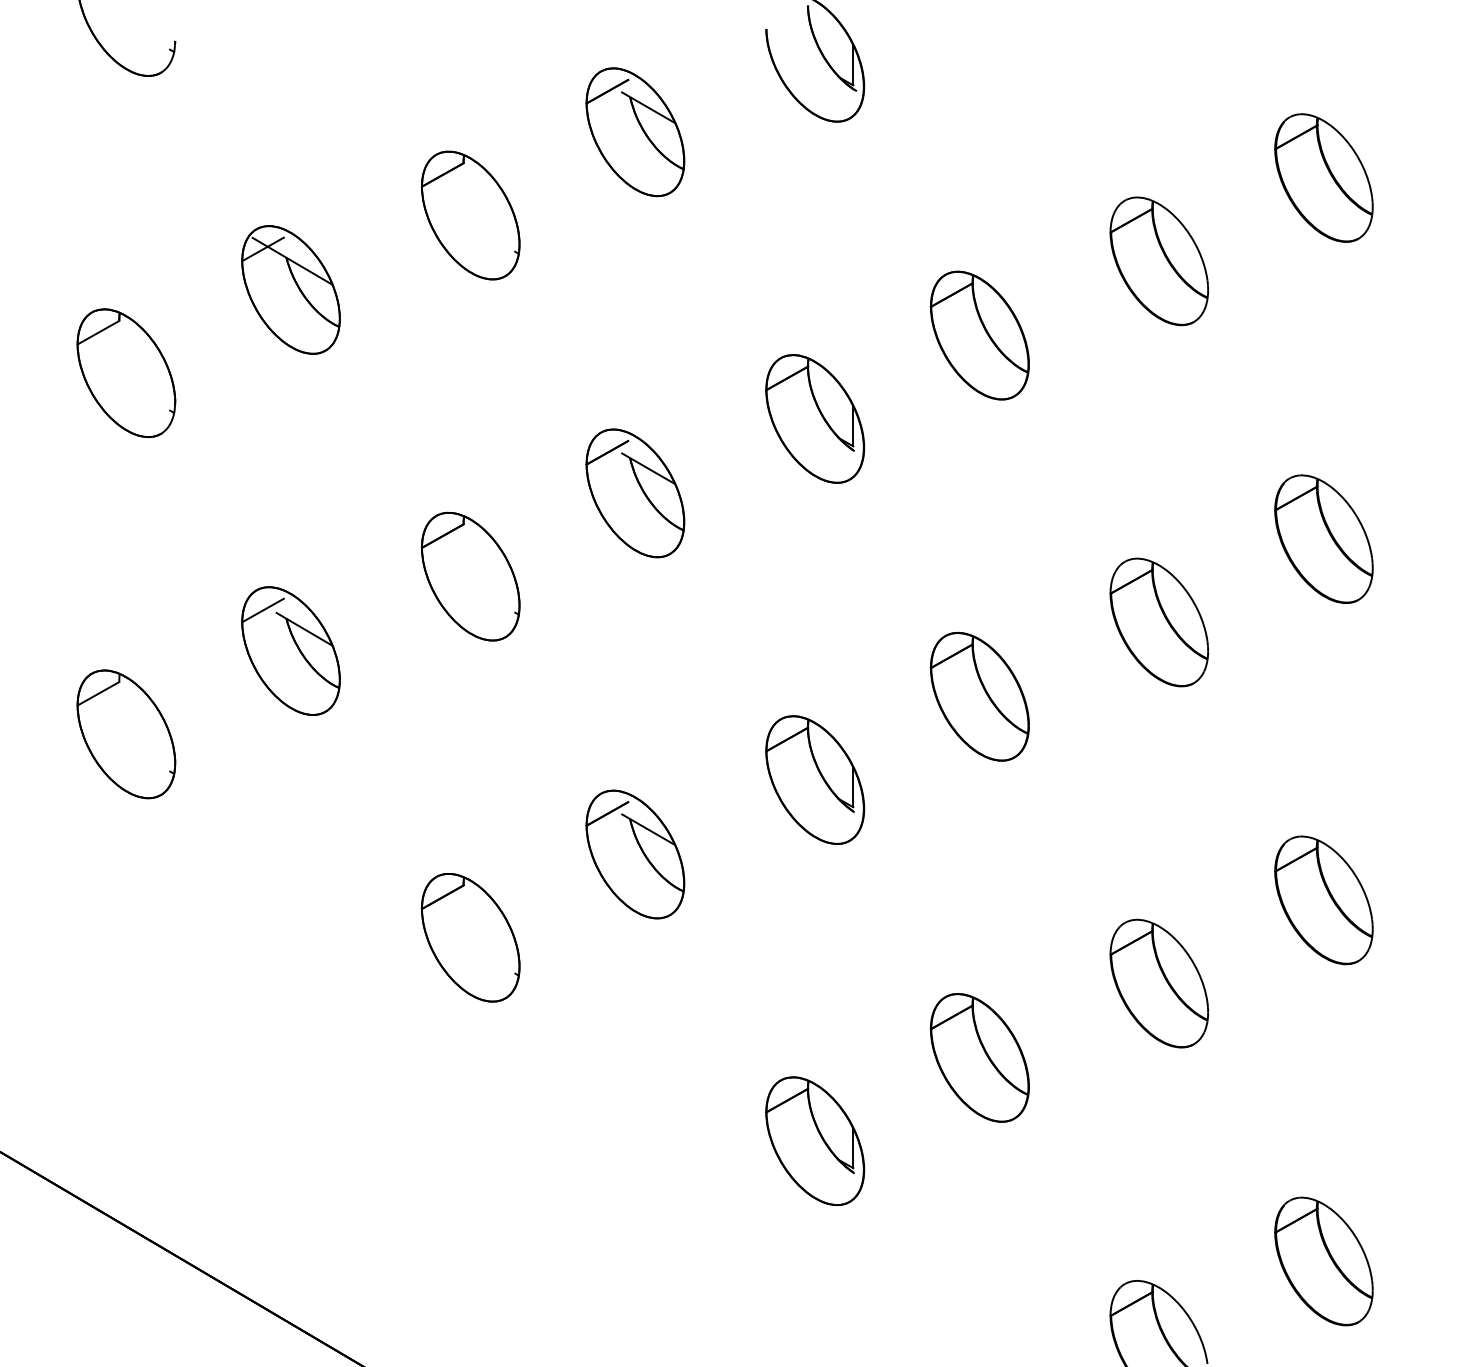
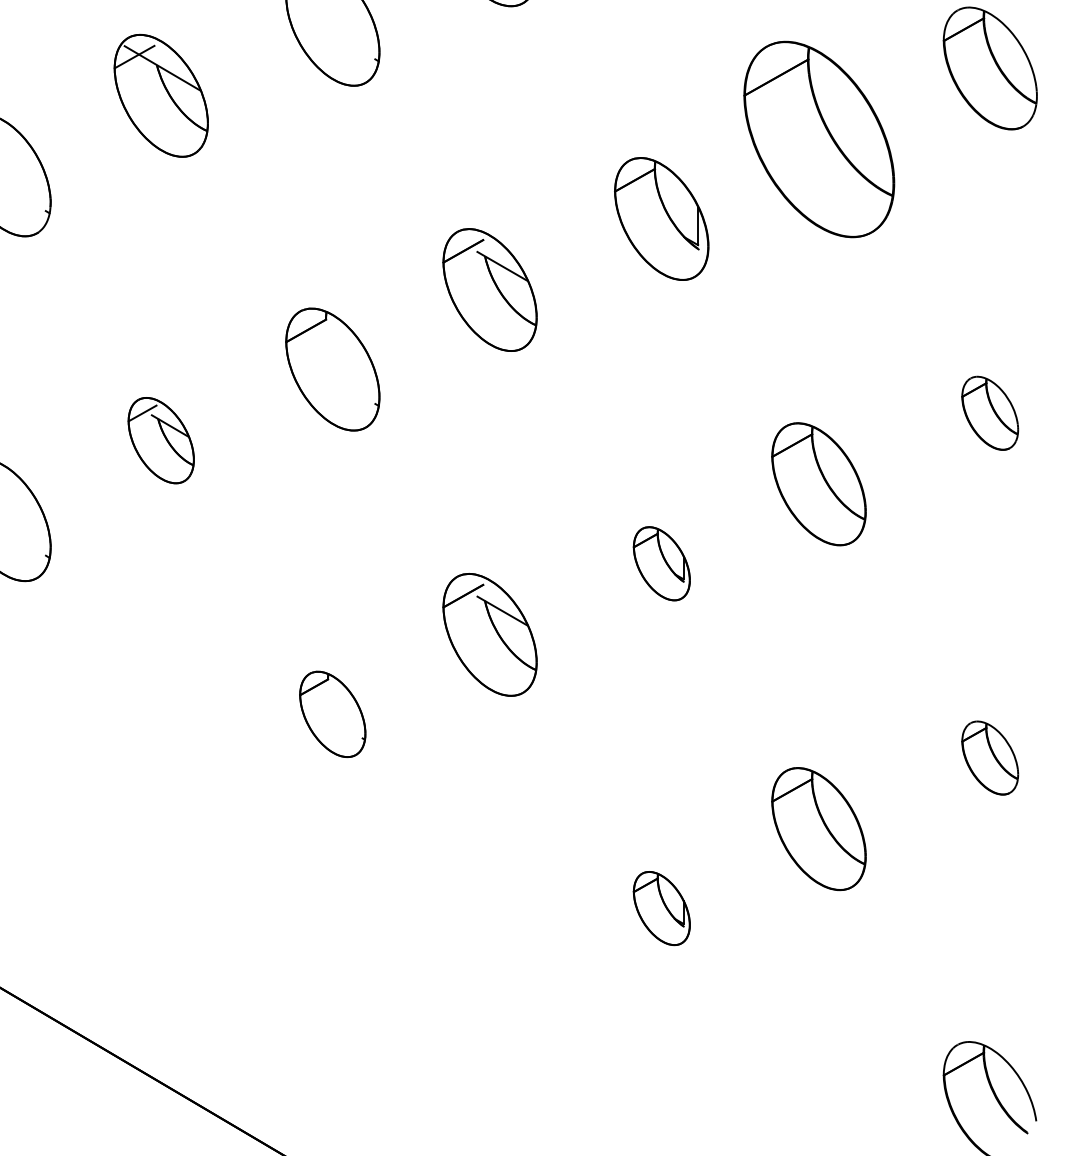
part: (979, 335) -> (818, 139), size x1.6
part: (1158, 622) -> (989, 413), size x0.6
part: (290, 650) -> (160, 440), size x0.7
part: (815, 779) -> (662, 563), size x0.6
part: (470, 937) -> (332, 714), size x0.7
part: (1158, 983) -> (989, 758), size x0.6
part: (815, 1140) -> (662, 907), size x0.6

